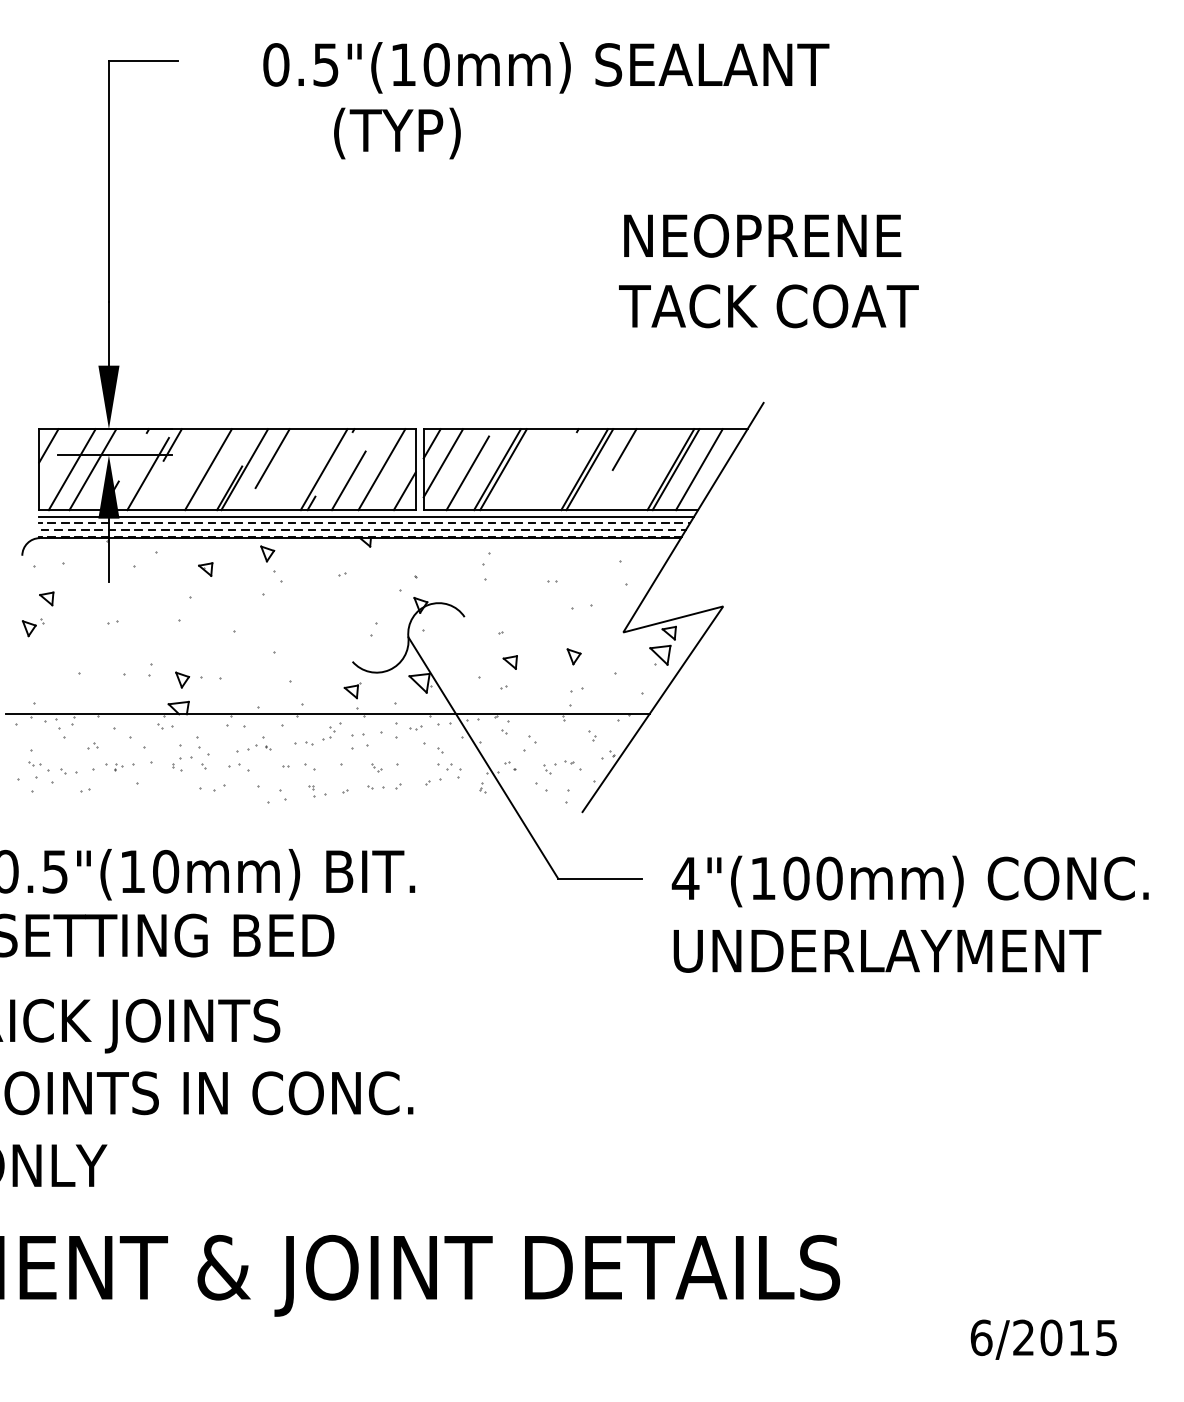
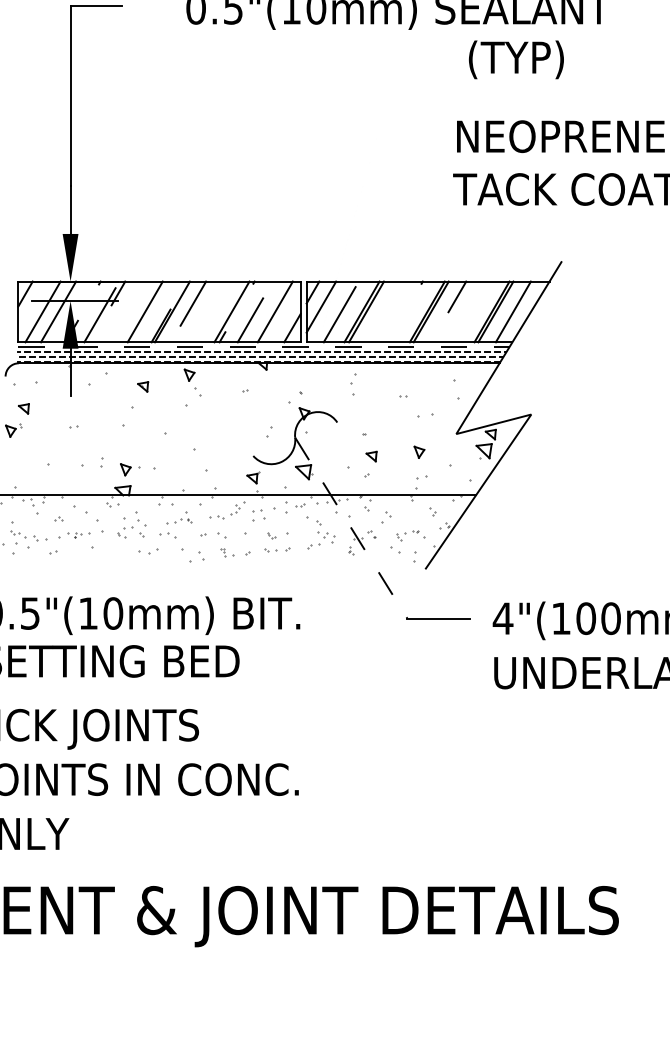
text: (397, 133) -> (516, 59), moved
line: (367, 516) -> (264, 347), solid -> dashed
line: (483, 757) -> (351, 527), solid -> dashed

